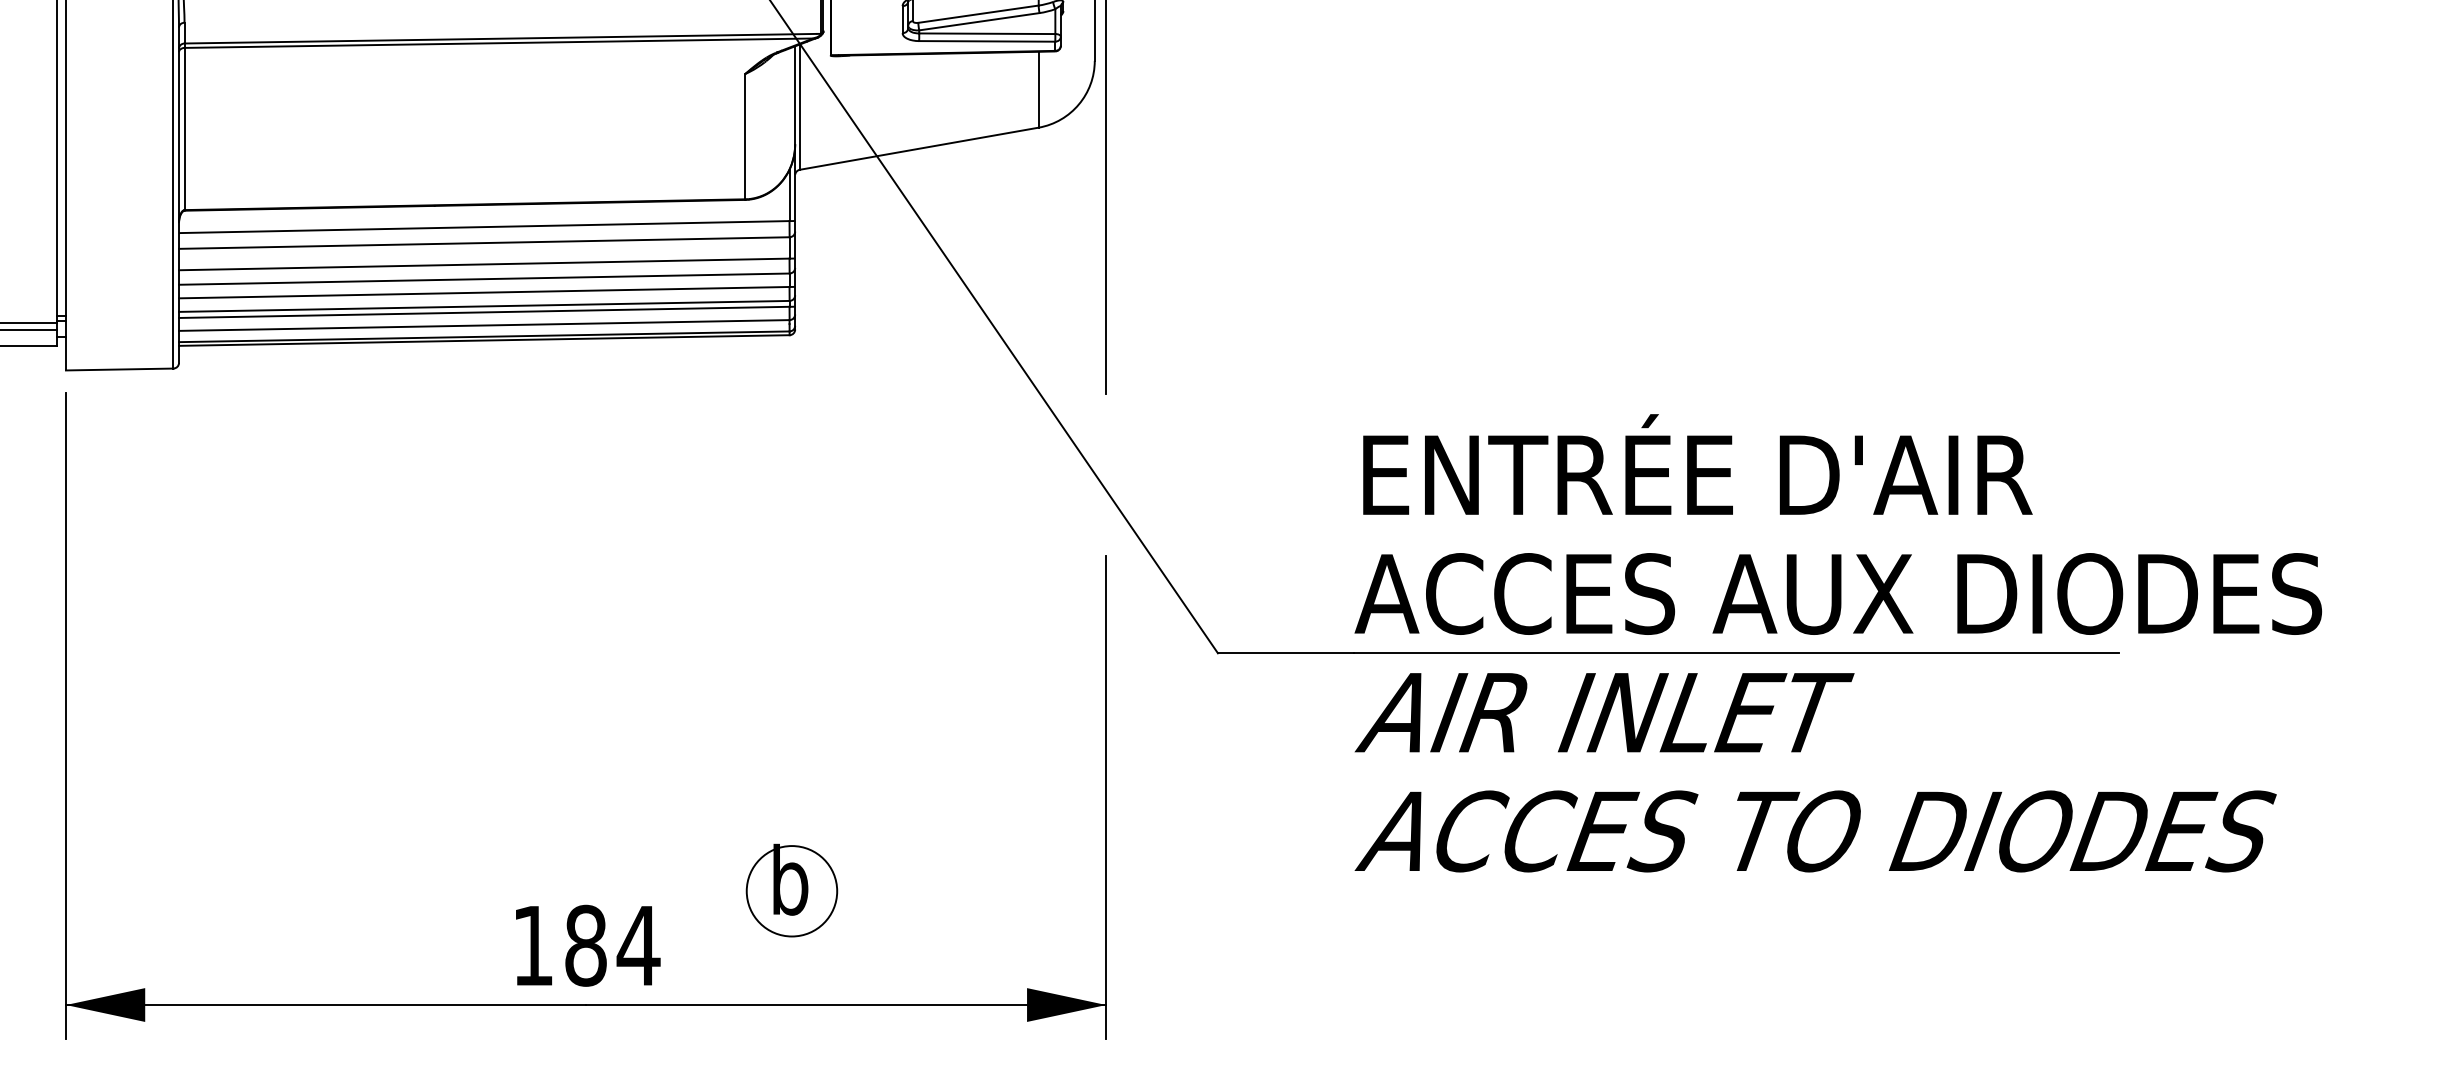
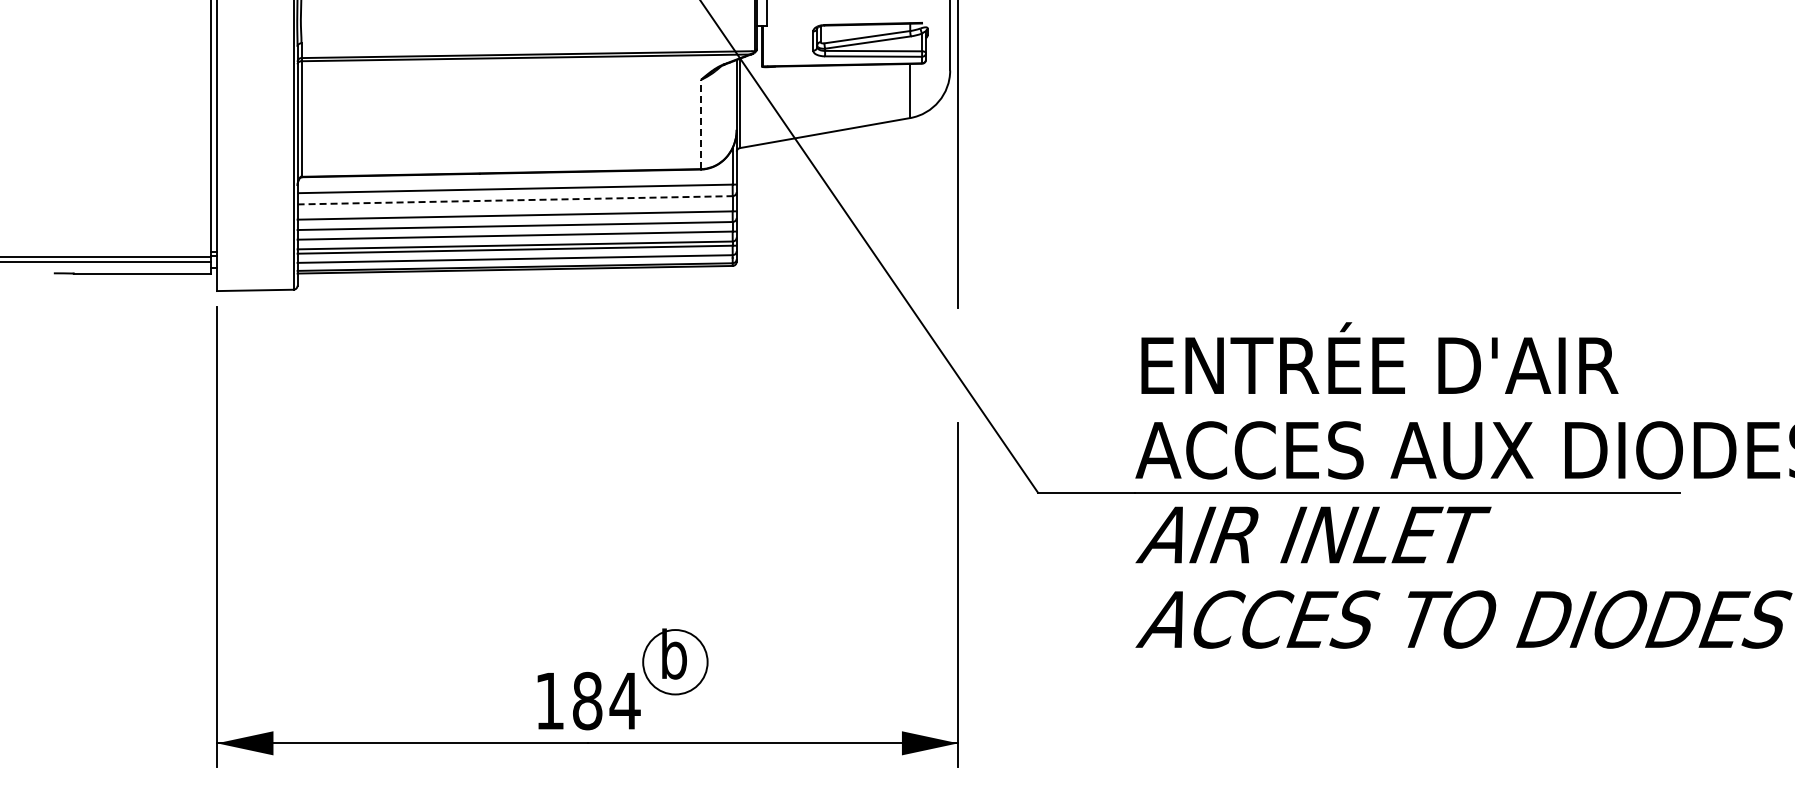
line: (745, 136) -> (701, 124), solid -> dashed
line: (484, 243) -> (515, 200), solid -> dashed
part: (792, 890) -> (675, 661), moved

